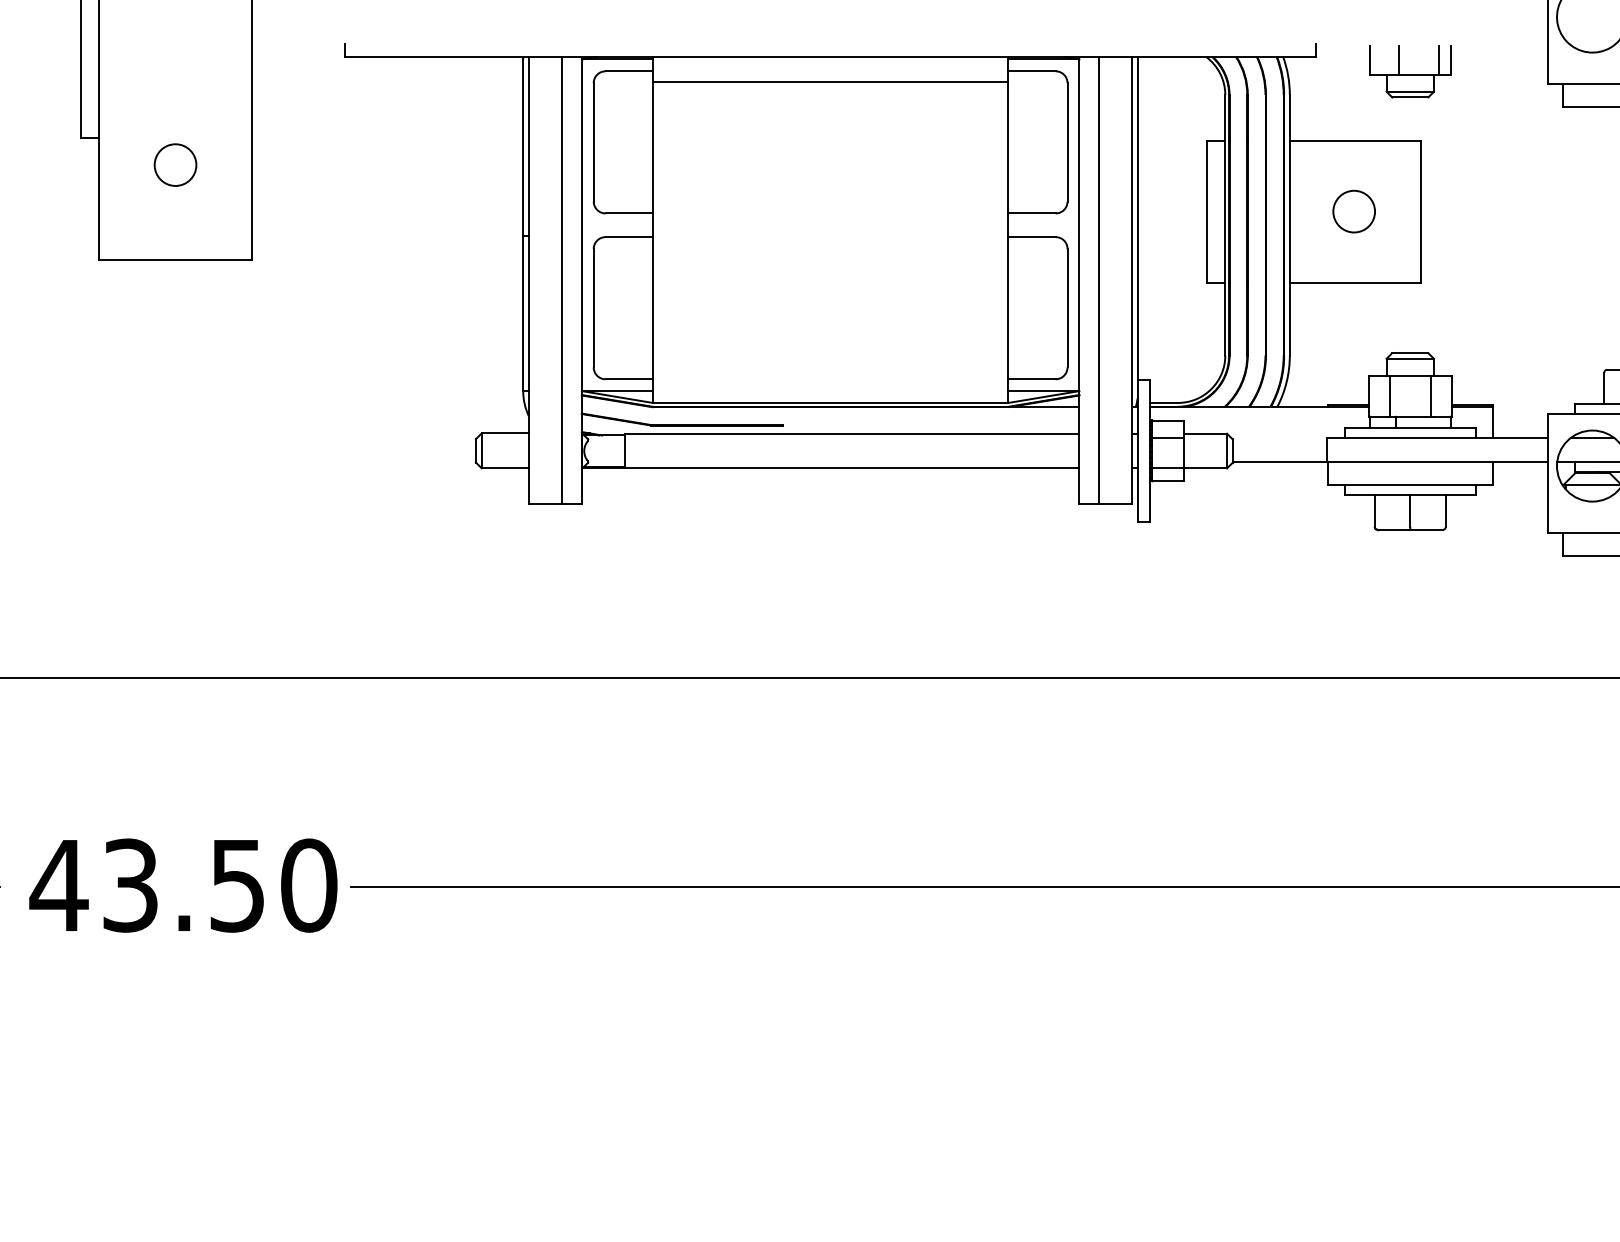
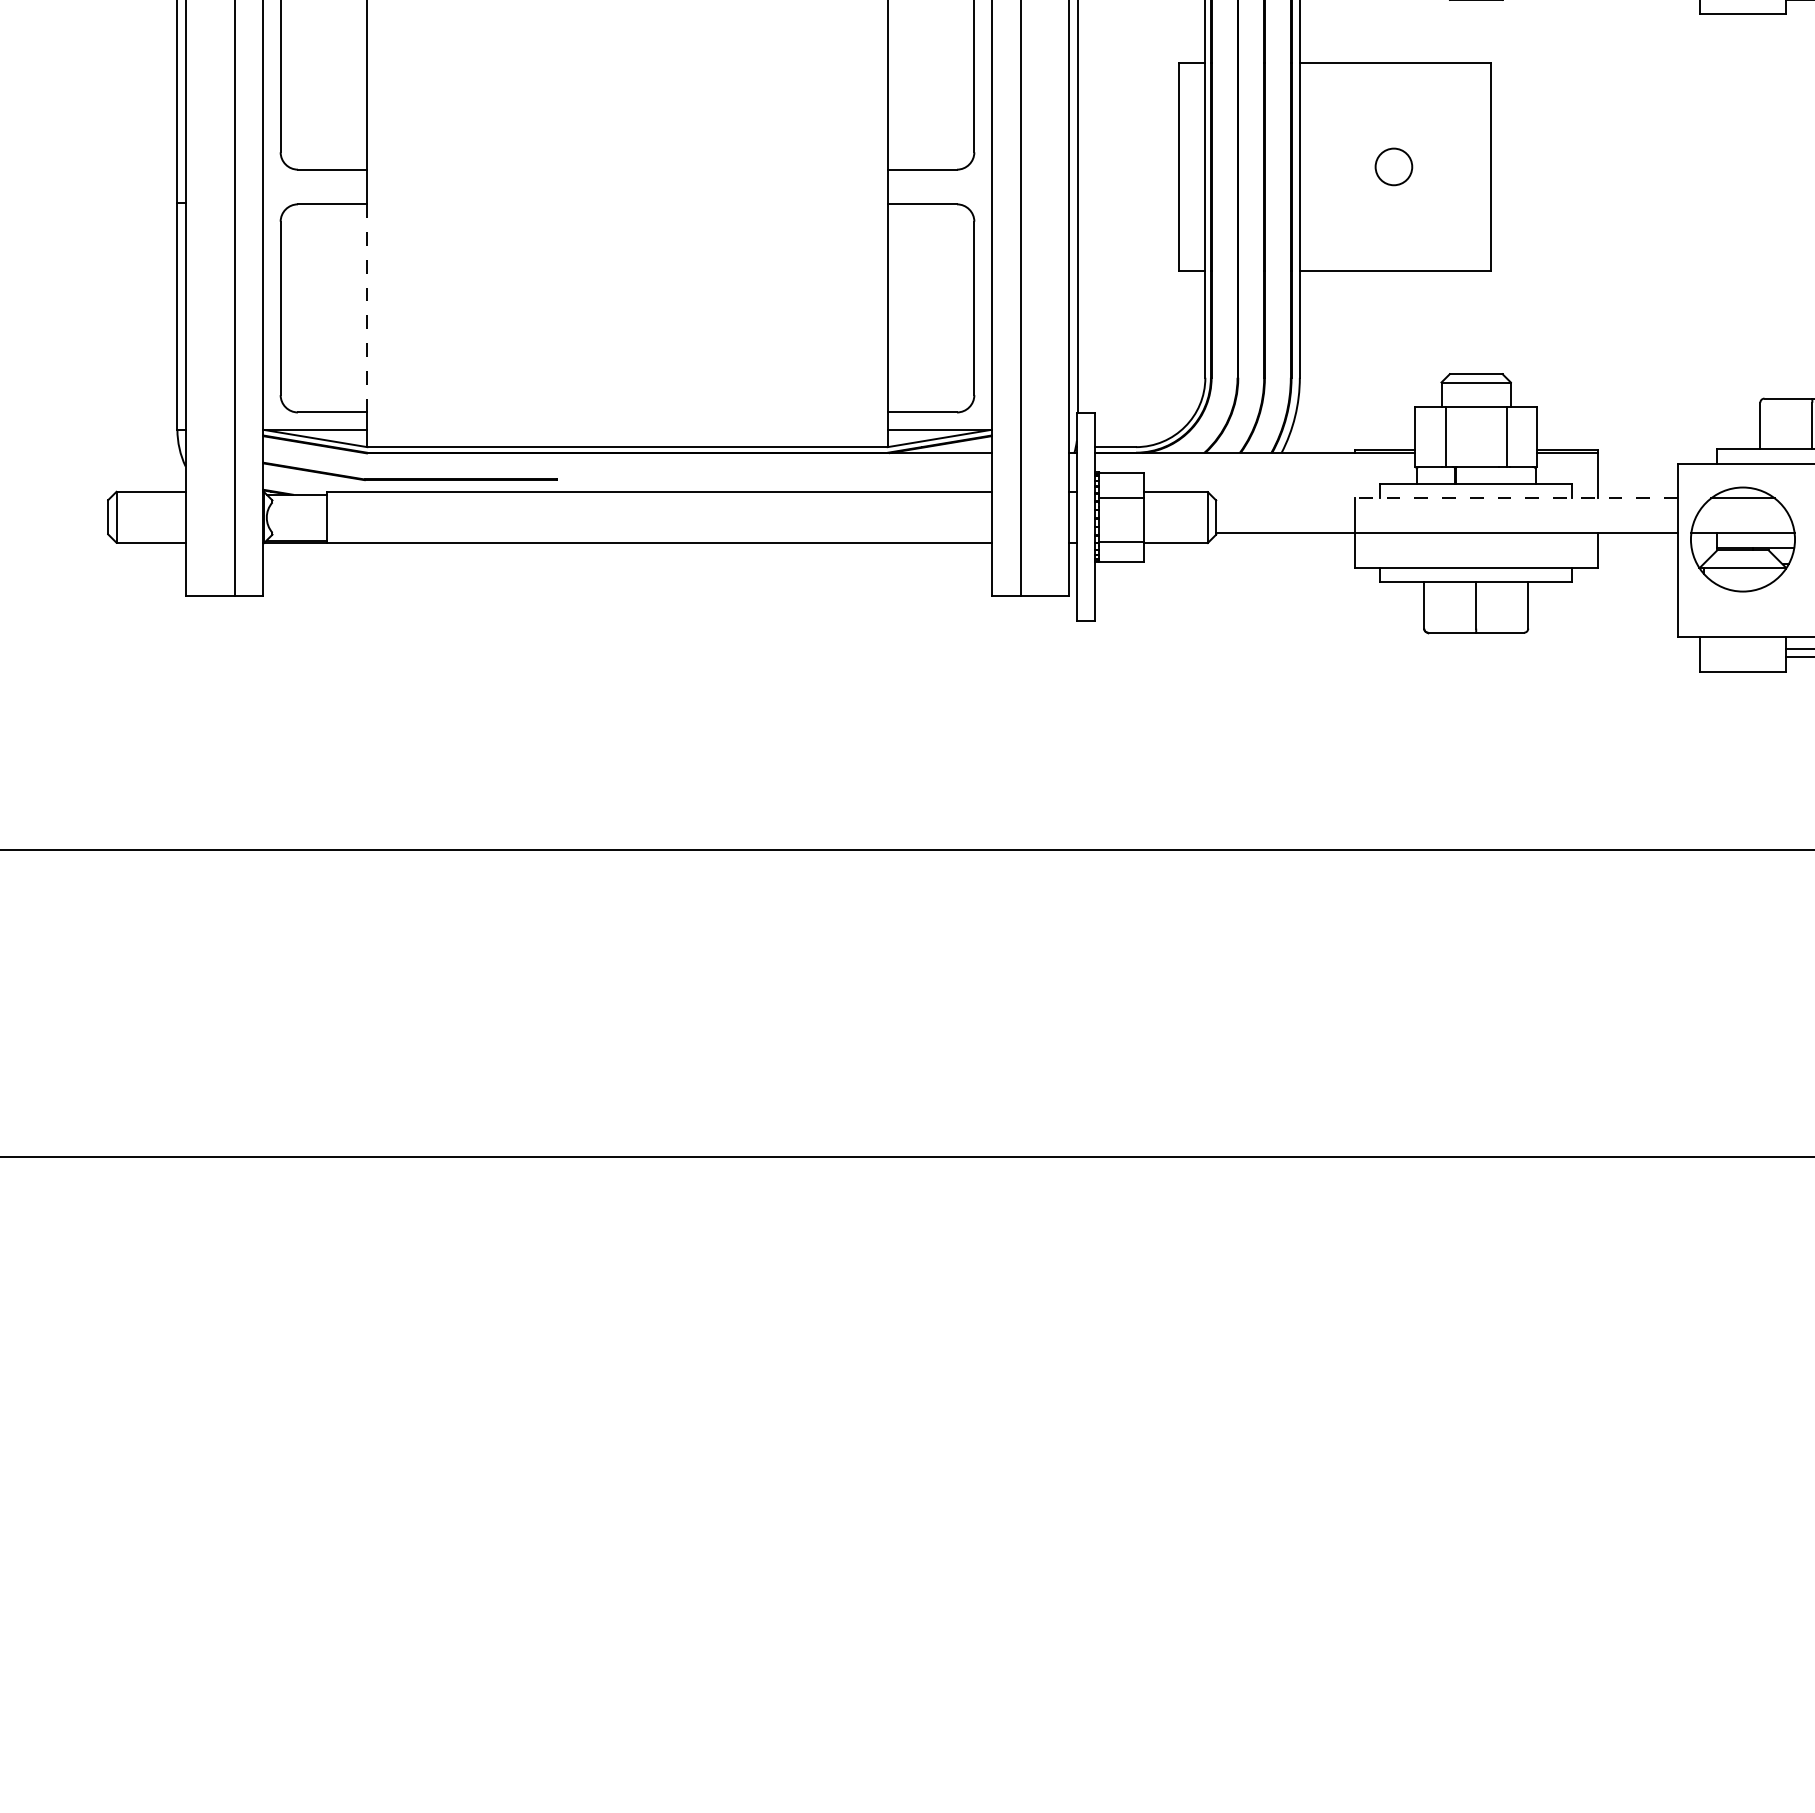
circle: (1353, 211) -> (1393, 166), size x0.6
line: (652, 308) -> (366, 308), solid -> dashed
line: (1437, 437) -> (1516, 497), solid -> dashed

